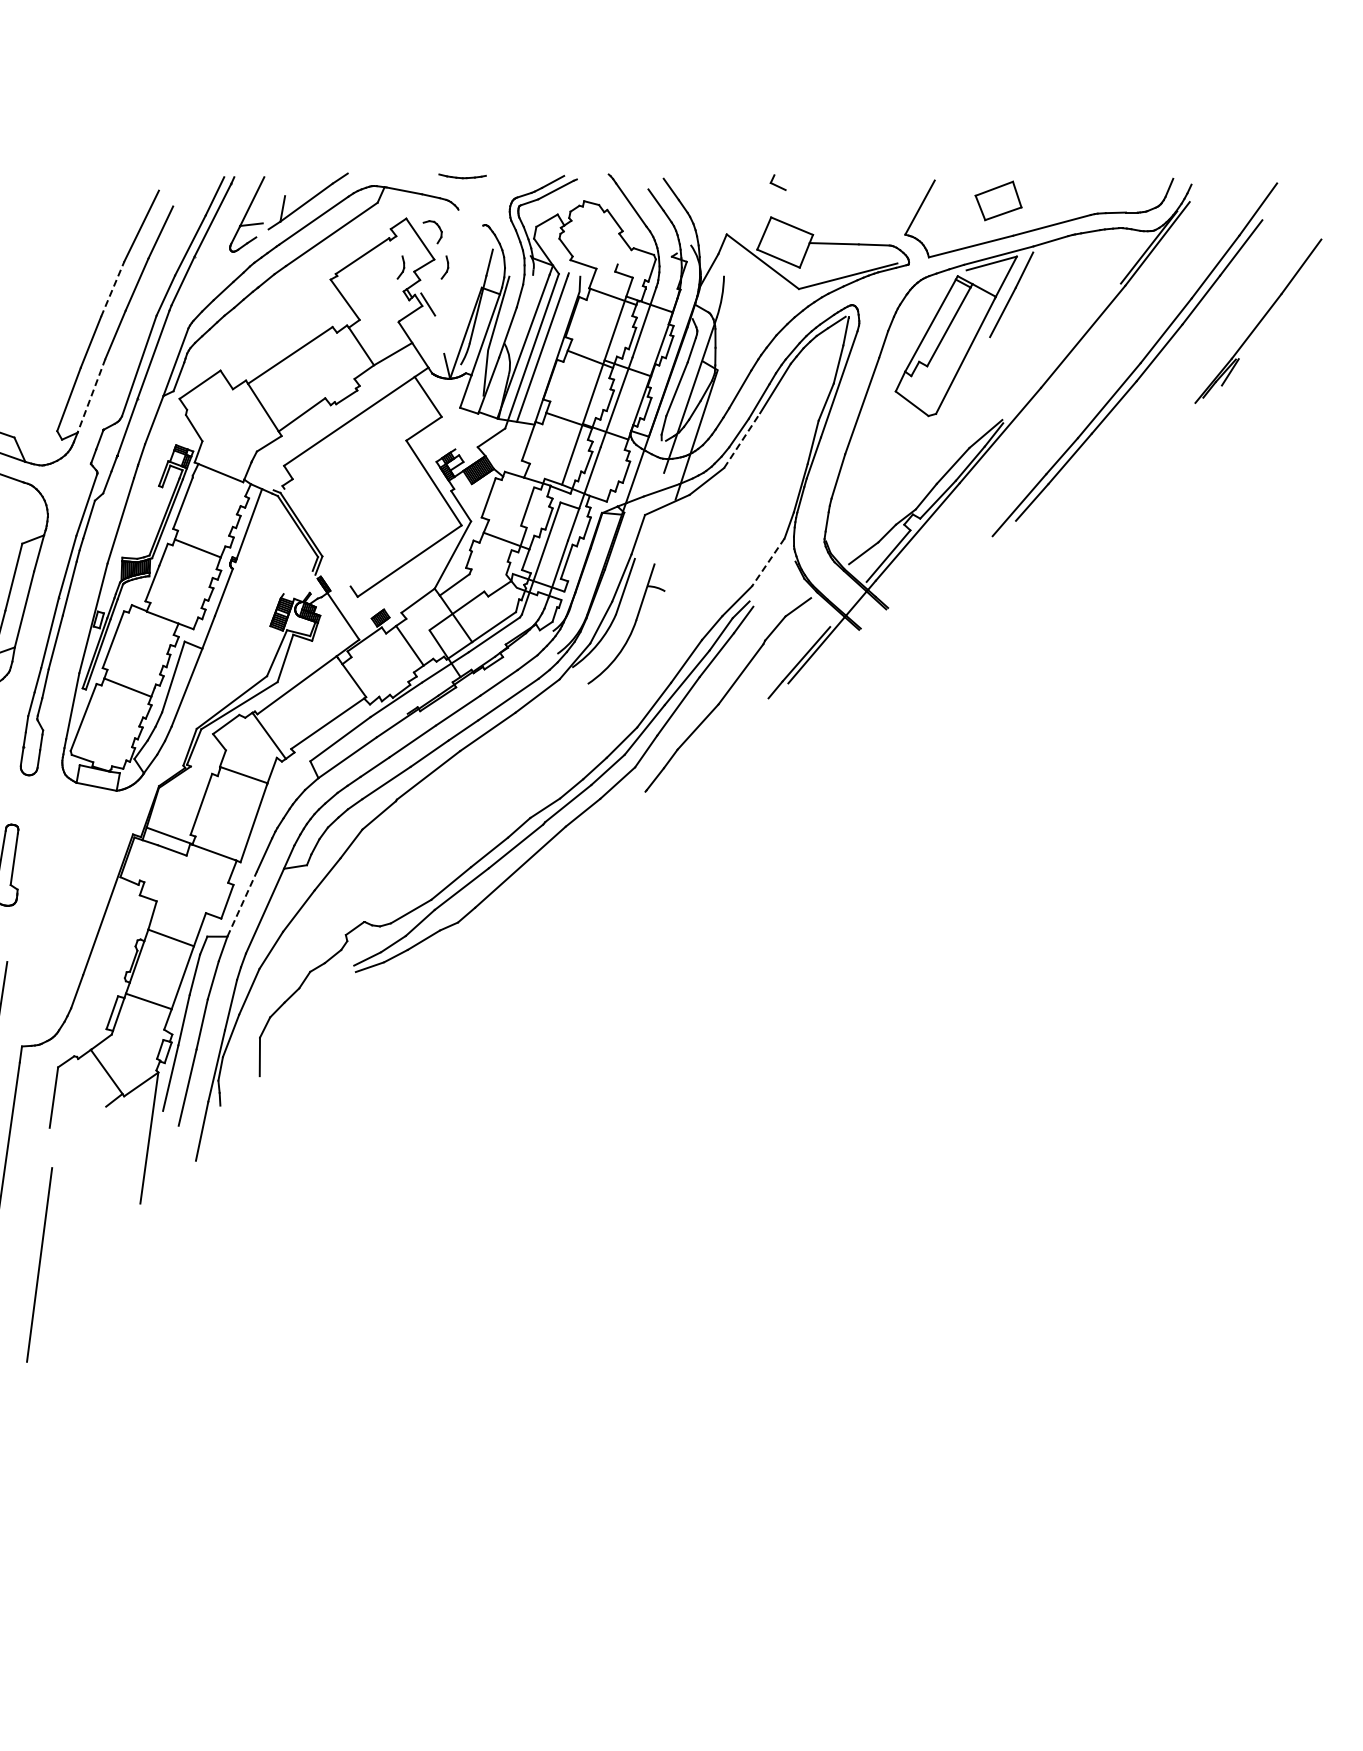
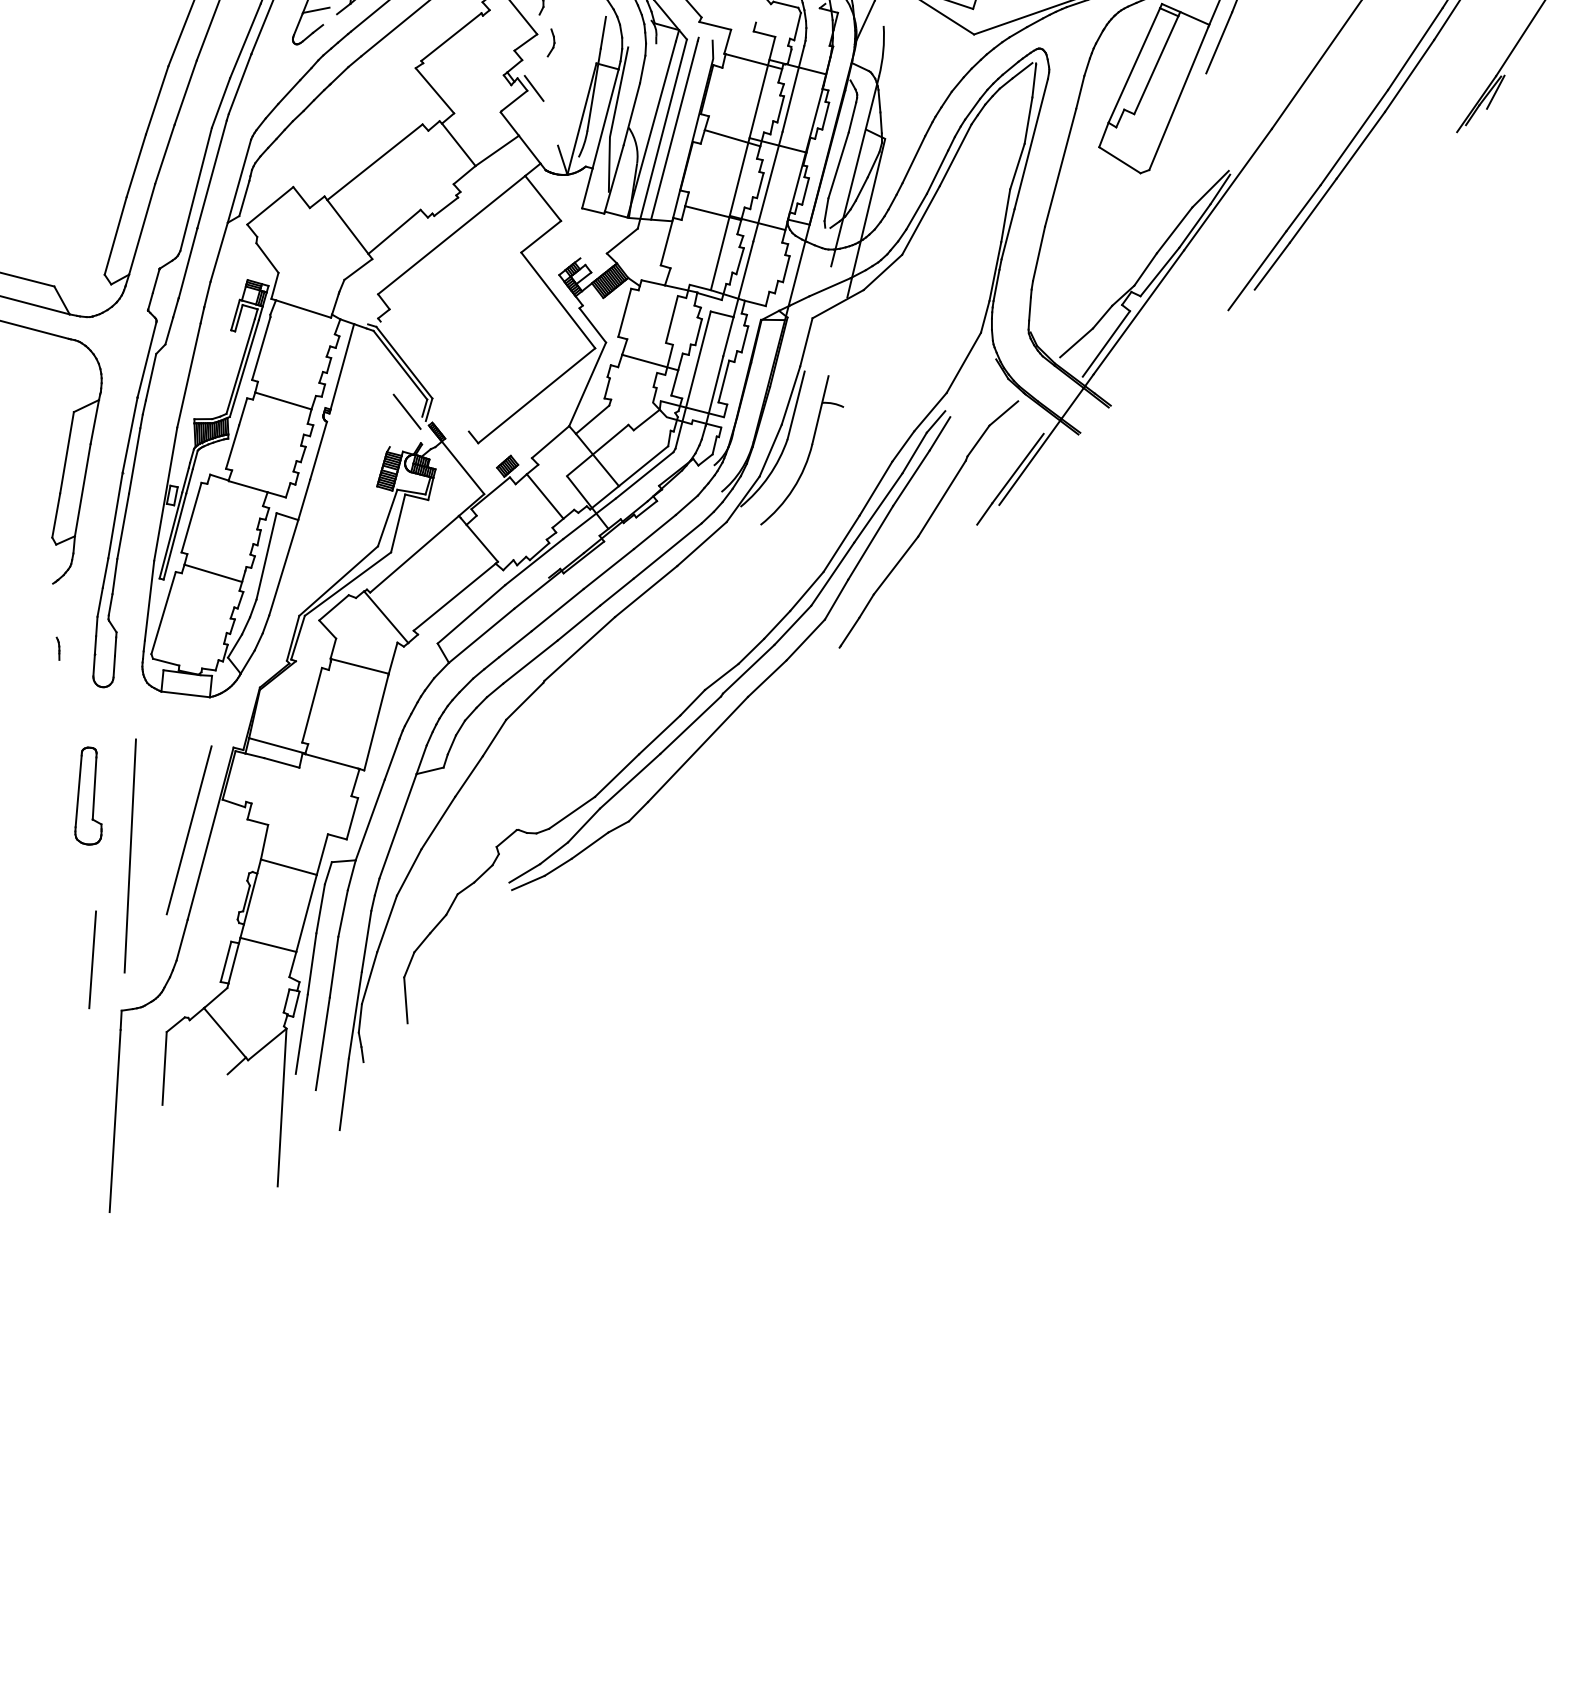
part: (400, 267) -> (497, 47), removed
line: (112, 288) -> (156, 99), dashed -> solid
line: (91, 396) -> (142, 230), dashed -> solid
line: (742, 440) -> (921, 220), dashed -> solid
line: (768, 562) -> (964, 362), dashed -> solid
line: (300, 565) -> (407, 411), added
line: (90, 900) -> (189, 830), added
line: (242, 904) -> (370, 820), dashed -> solid
line: (39, 1264) -> (130, 855), moved

